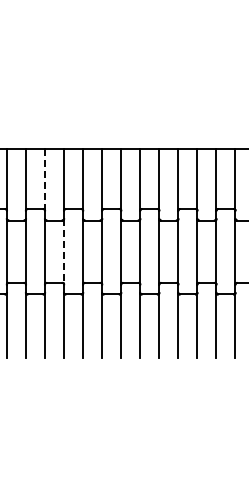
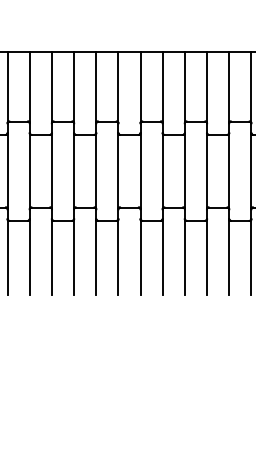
line: (45, 179) -> (30, 87), dashed -> solid
line: (64, 251) -> (52, 170), dashed -> solid

